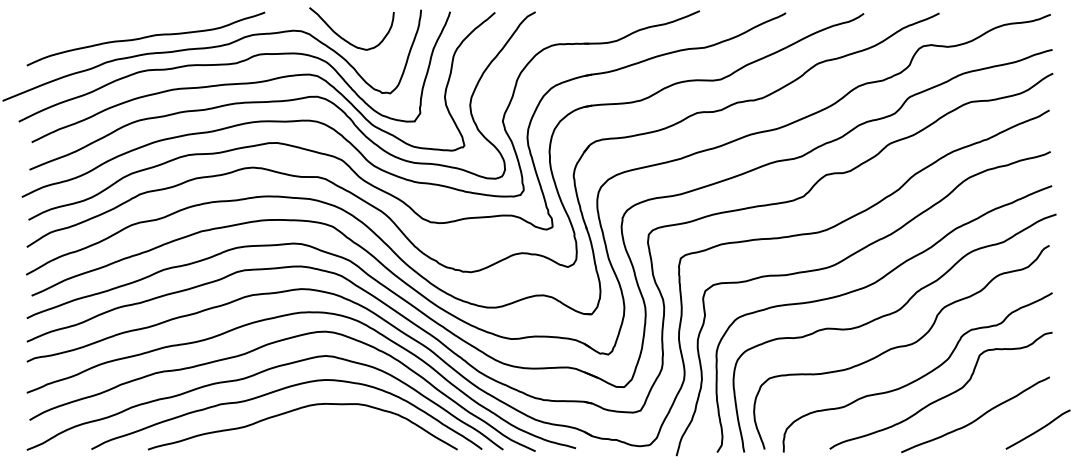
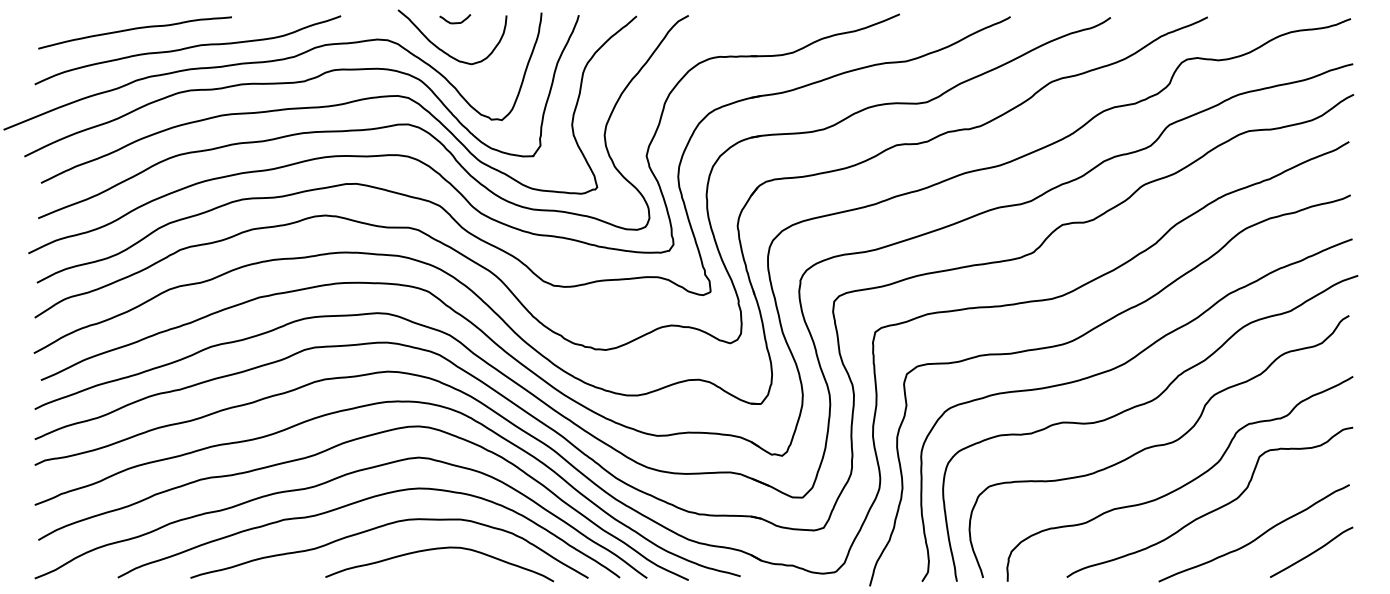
curve: (354, 17) -> (455, 22), added
curve: (102, 23) -> (132, 30), added
curve: (341, 427) -> (439, 549), added
curve: (1038, 429) -> (1311, 552), moved

